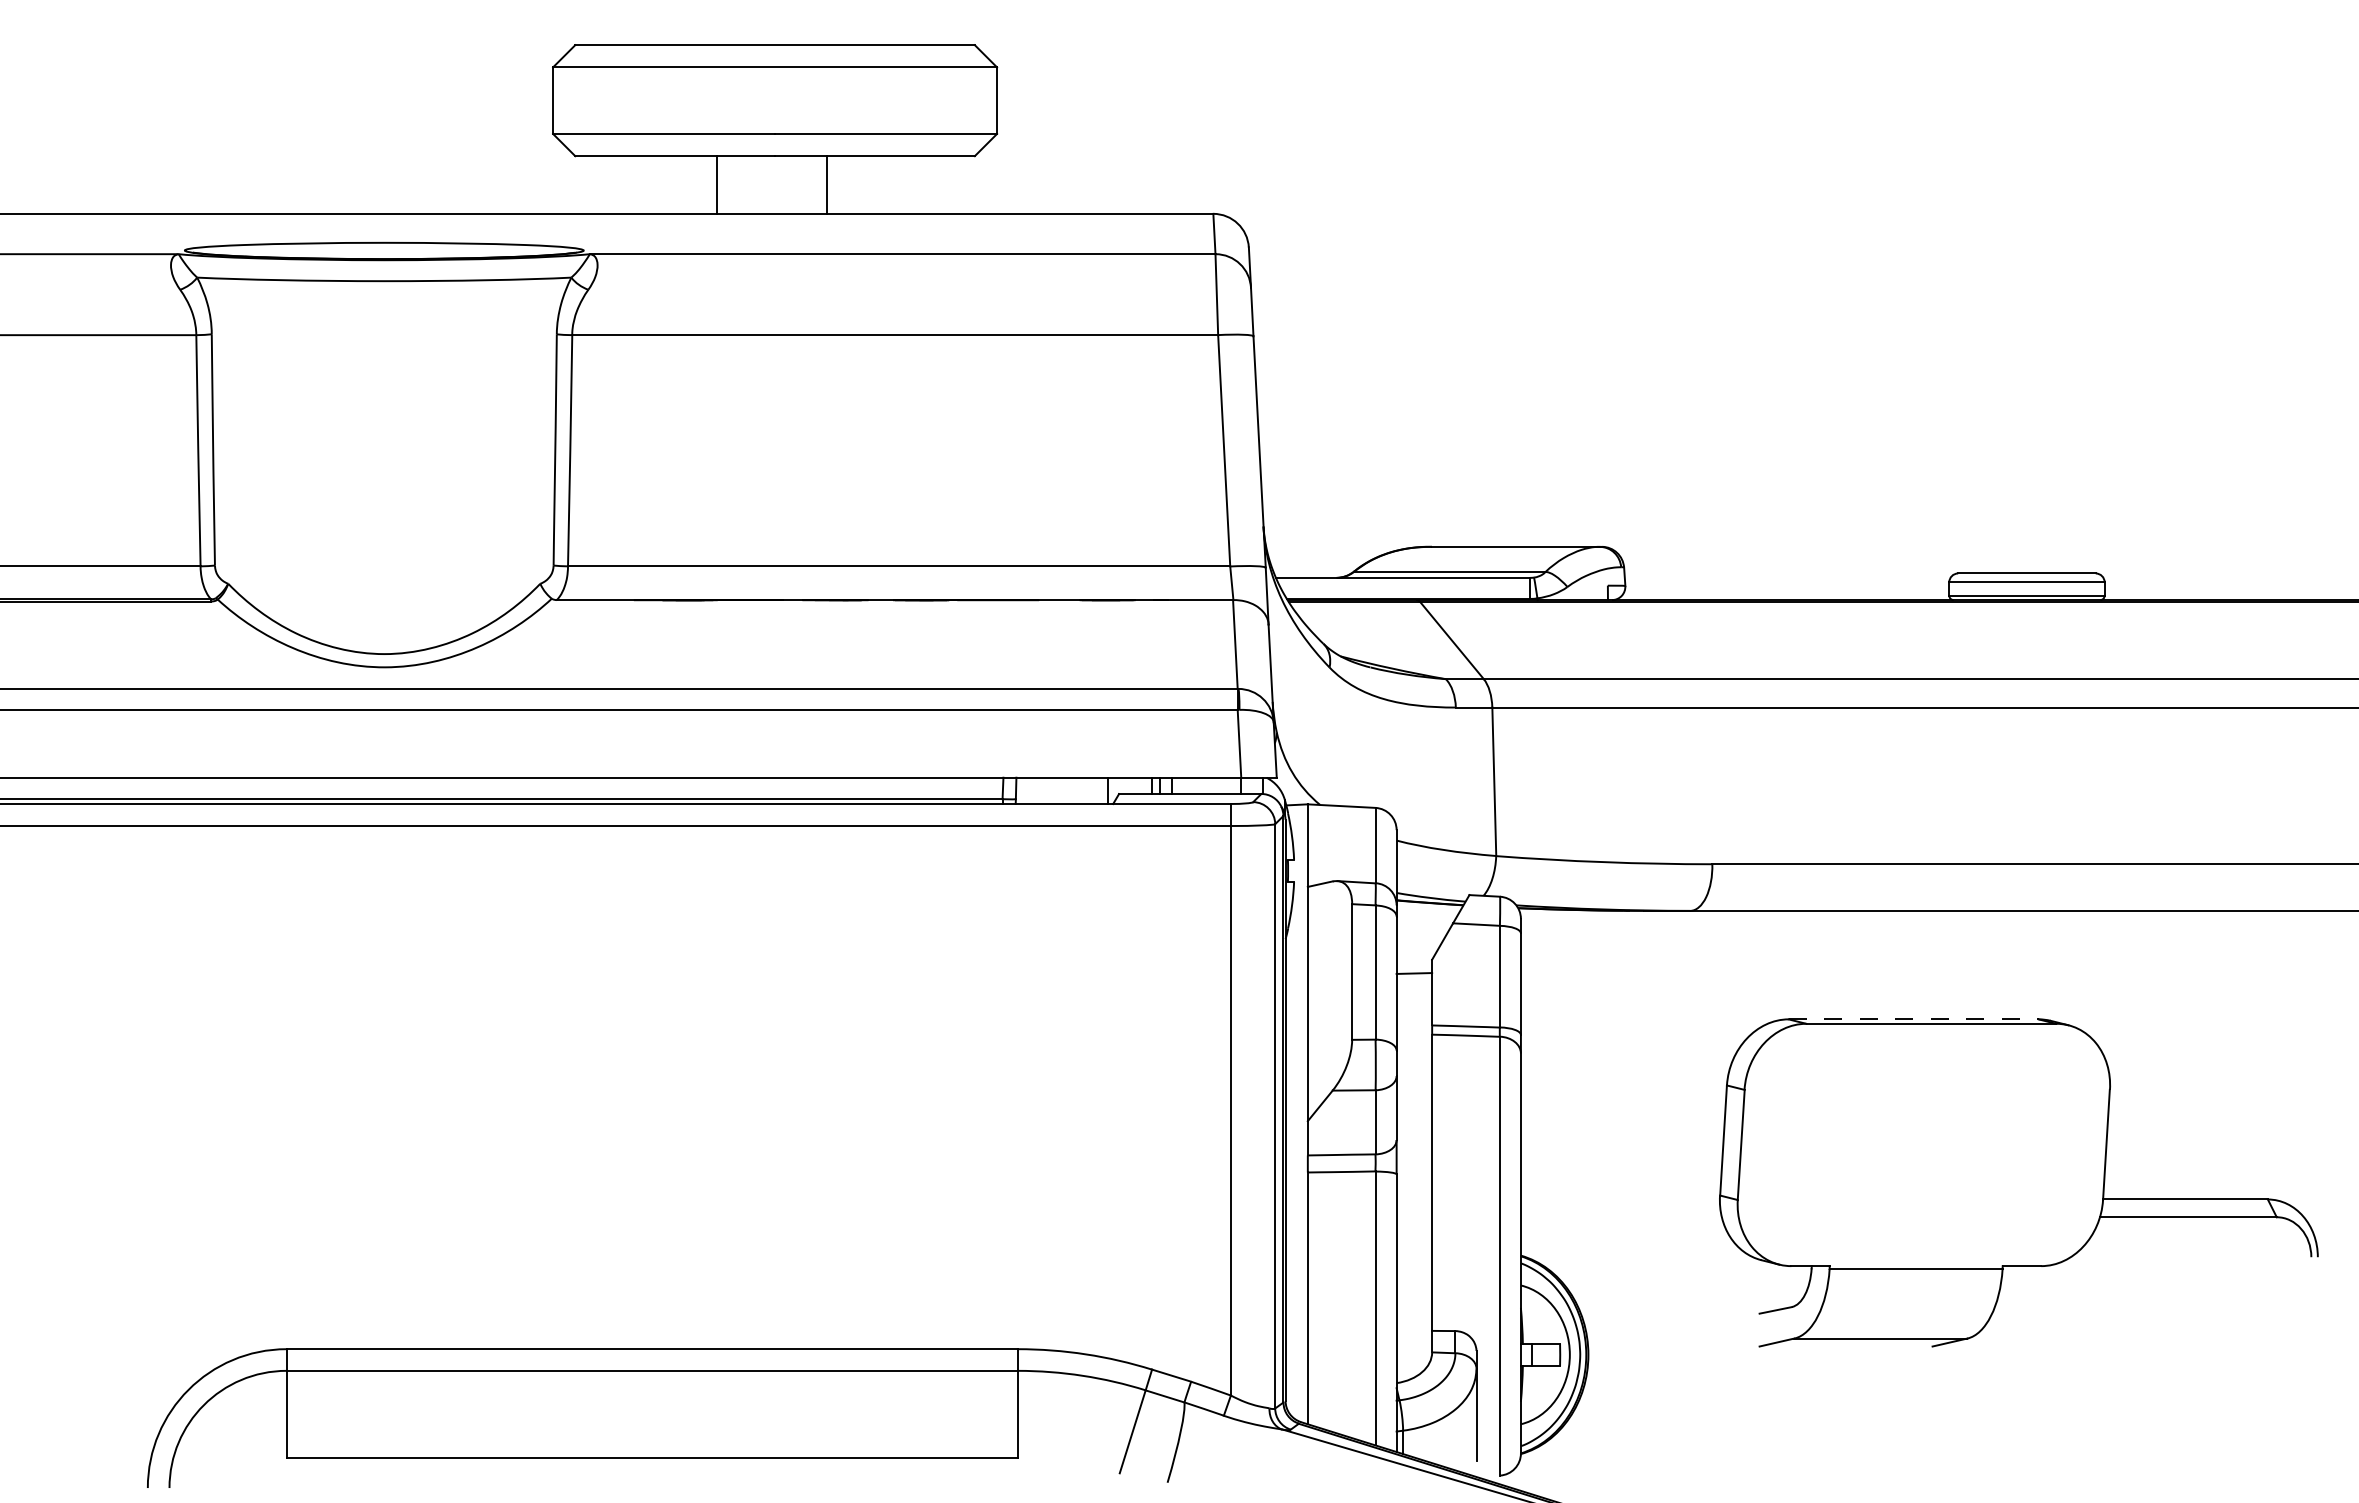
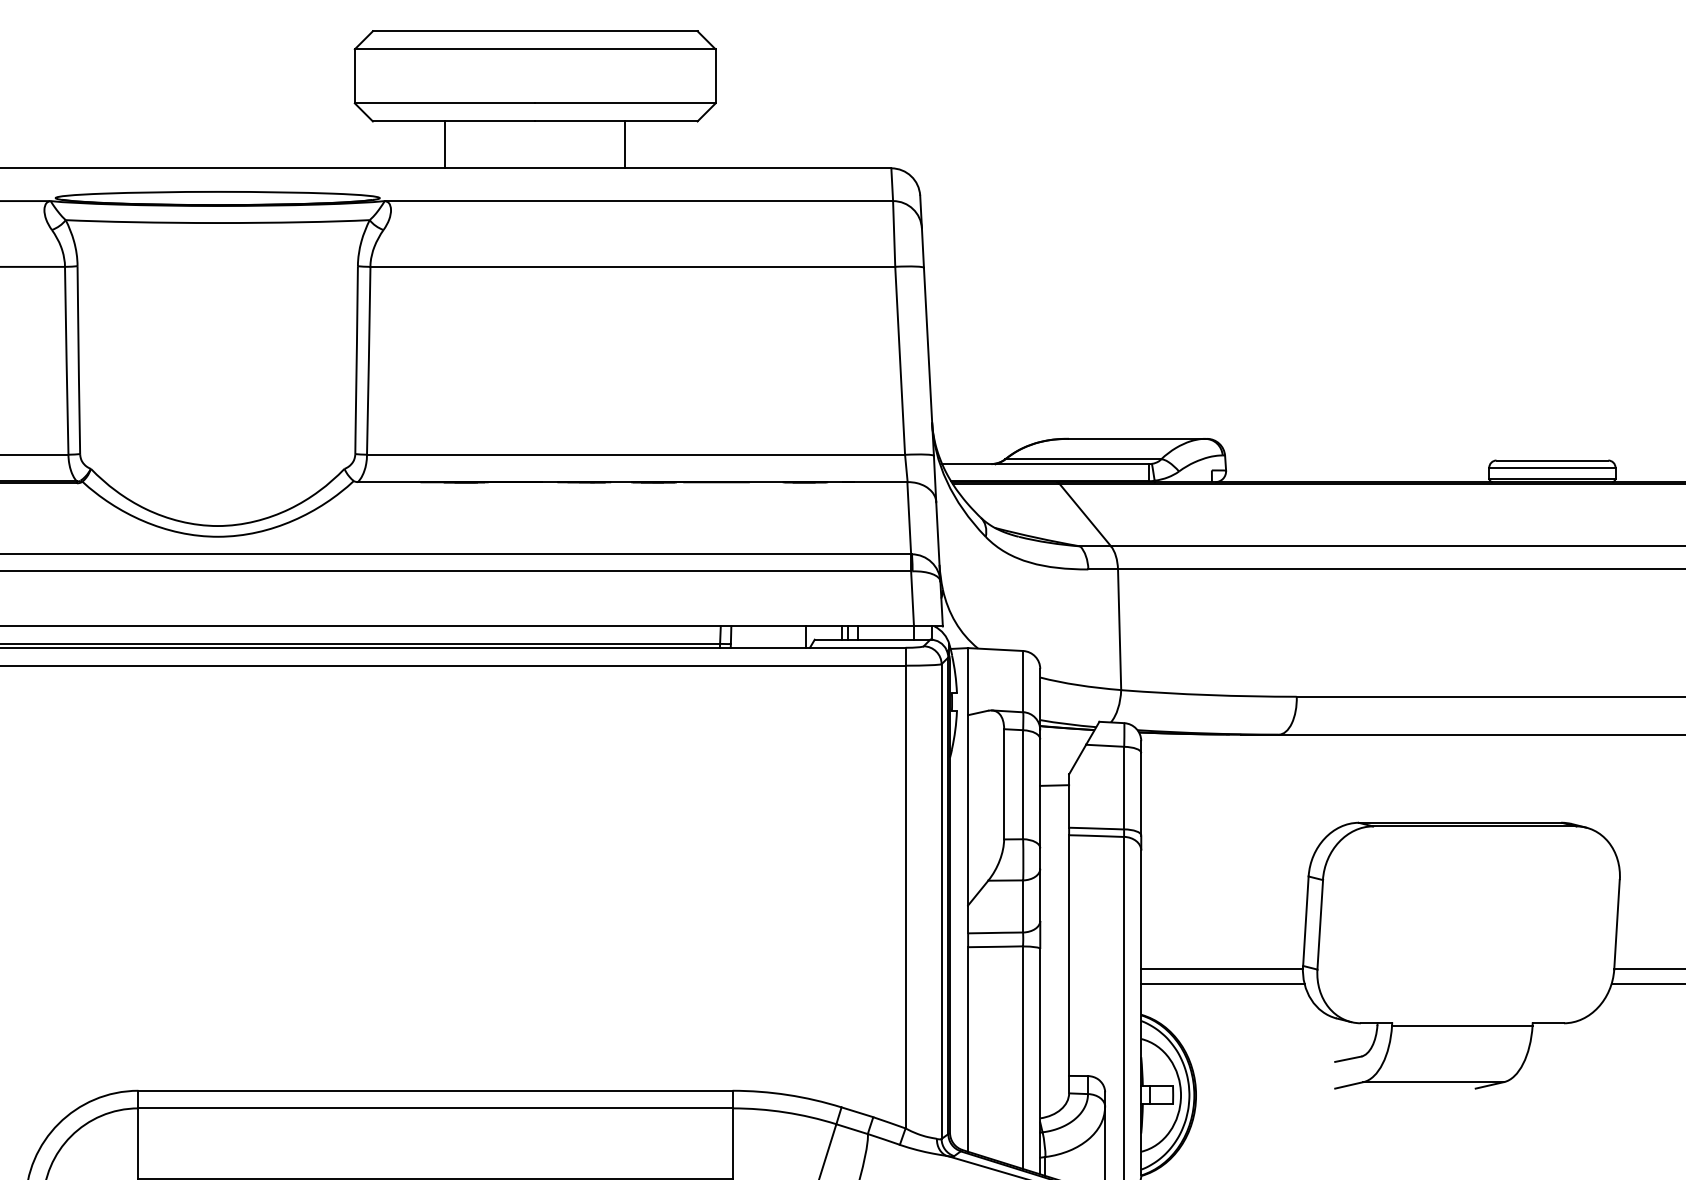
line: (717, 184) -> (445, 144), moved
line: (827, 184) -> (625, 144), moved
line: (1914, 1019) -> (1461, 822), dashed -> solid
line: (1620, 1199) -> (1222, 969), added
line: (1620, 1217) -> (1222, 983), added

